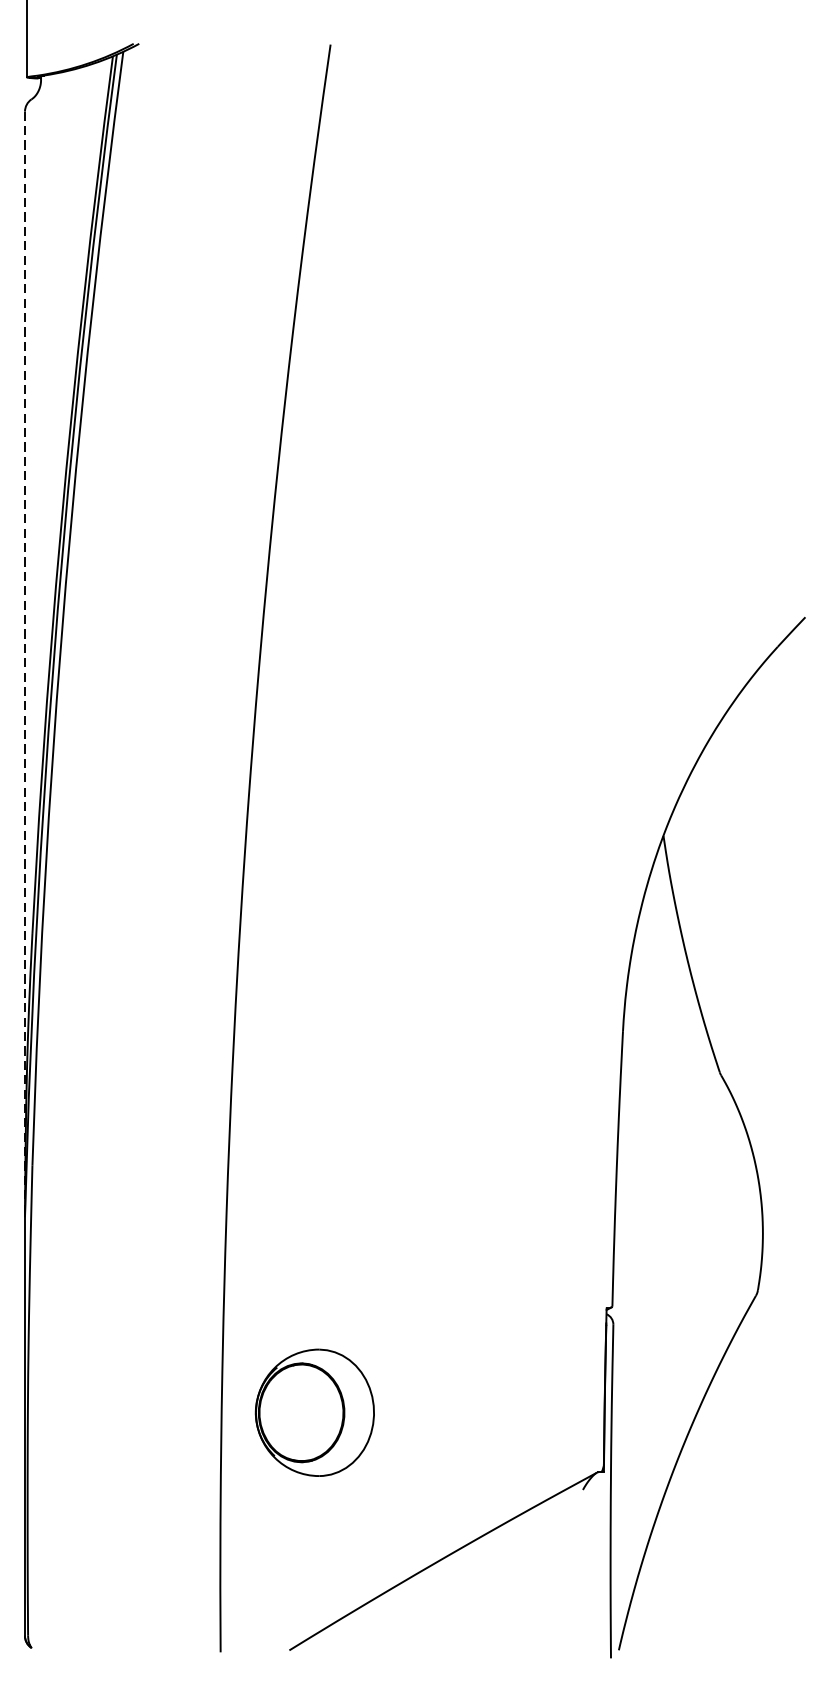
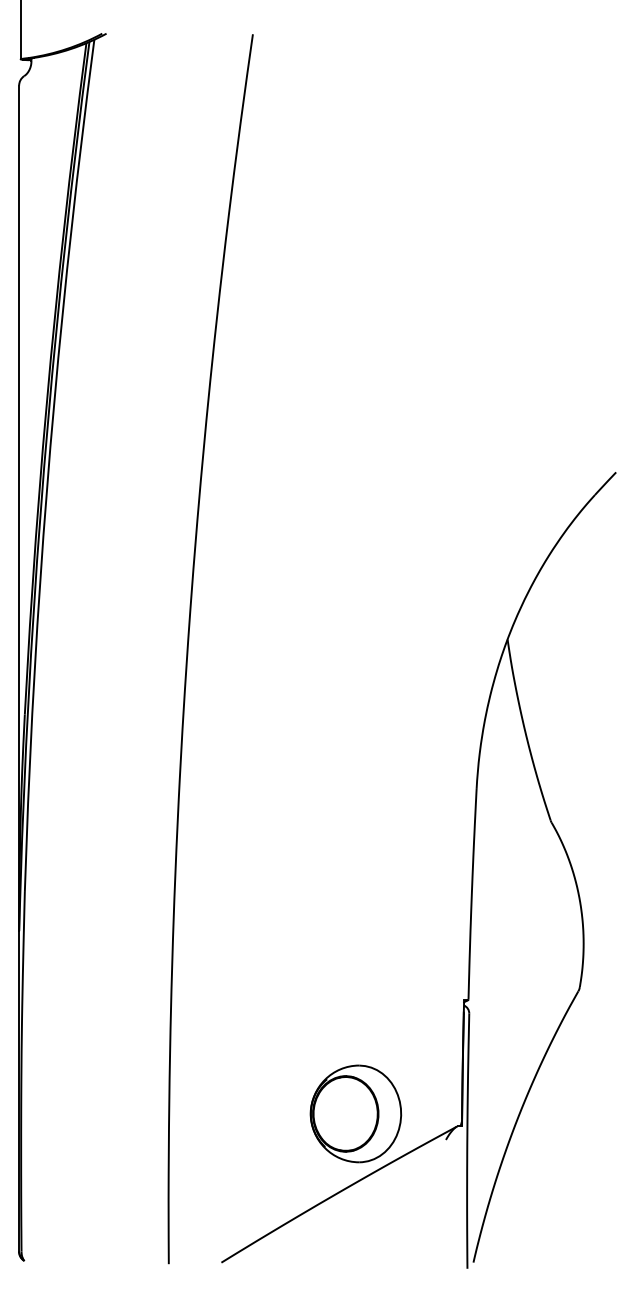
line: (25, 664) -> (19, 508), dashed -> solid
part: (314, 1412) -> (355, 1113), moved

